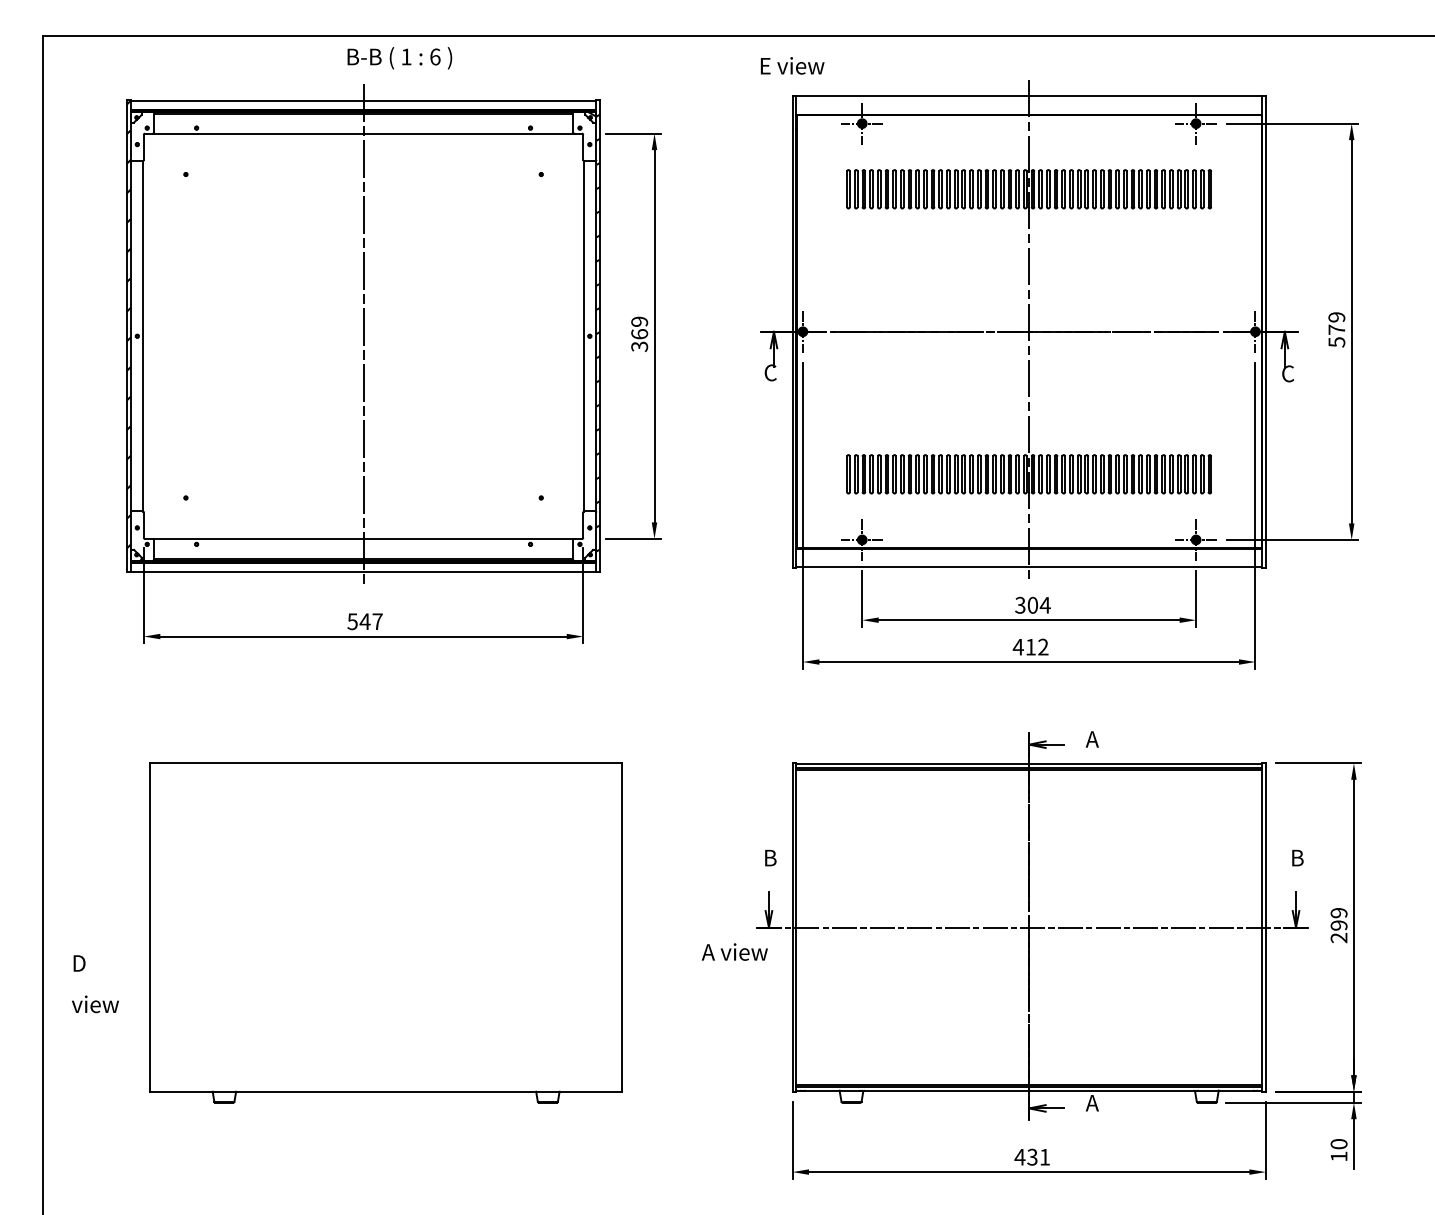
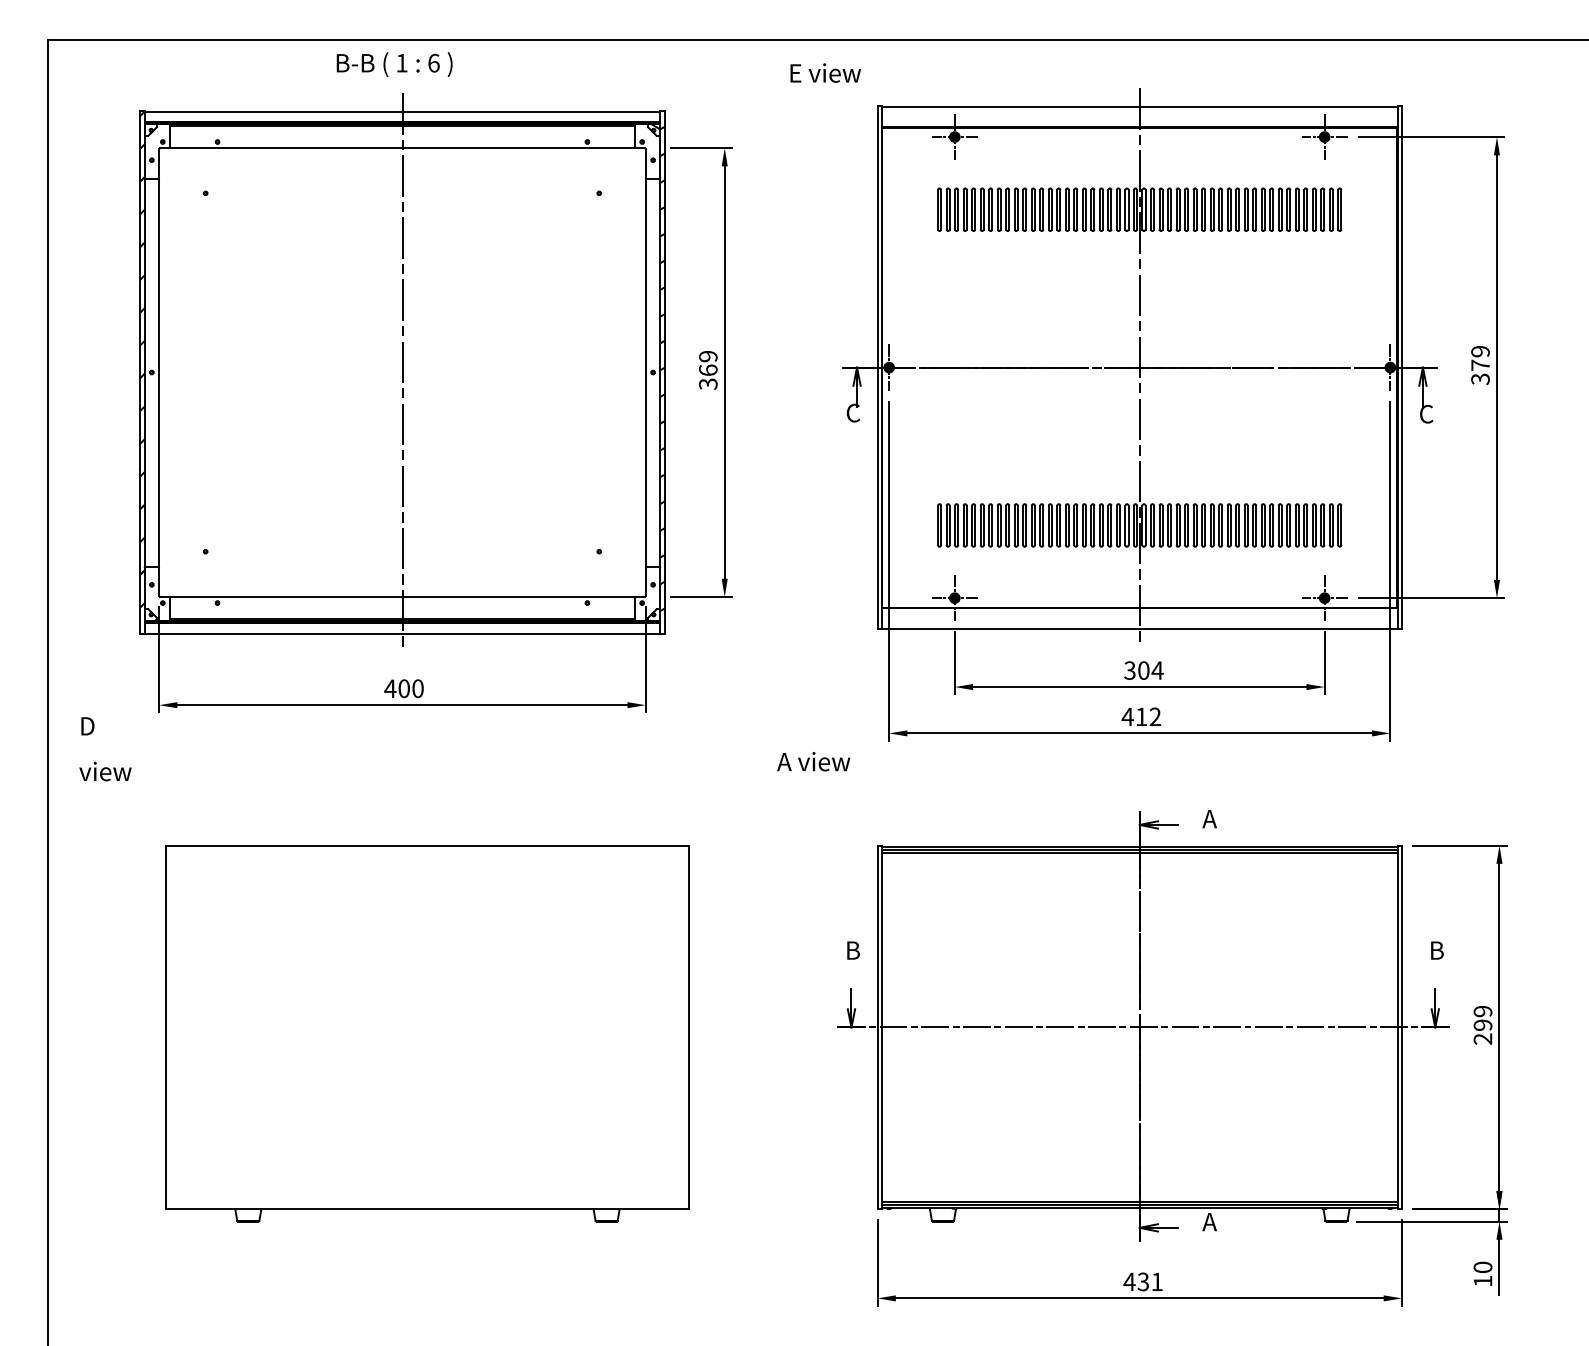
text: (399, 58) -> (394, 64), moved
text: (792, 65) -> (825, 72), moved
text: (1336, 341) -> (1480, 378), 579 -> 379
text: (364, 621) -> (403, 688), 547 -> 400
text: (734, 951) -> (813, 761), moved
text: (95, 984) -> (105, 749), moved

